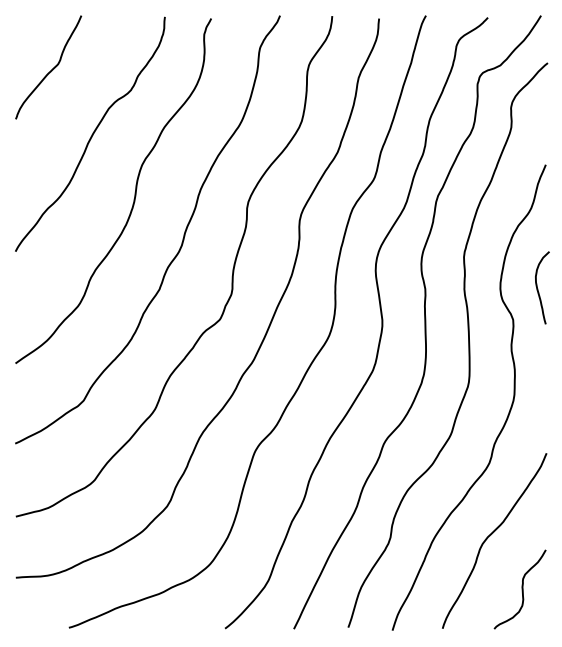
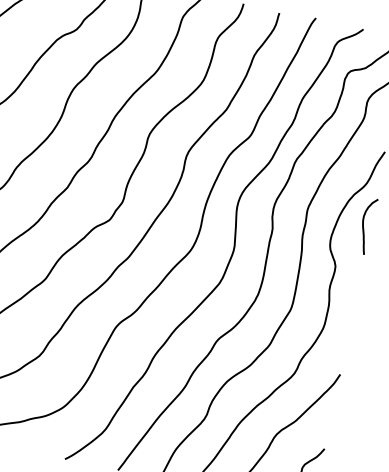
curve: (538, 288) -> (364, 226), moved

